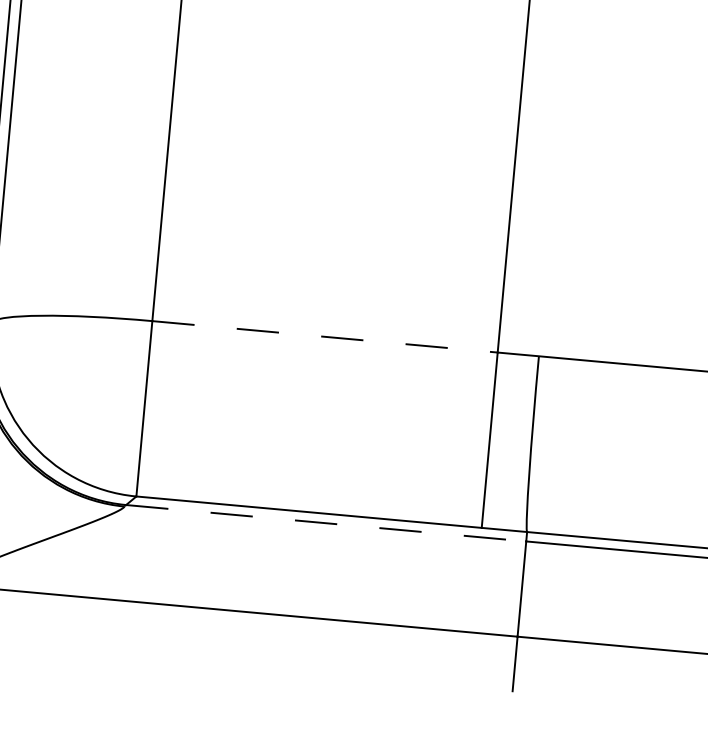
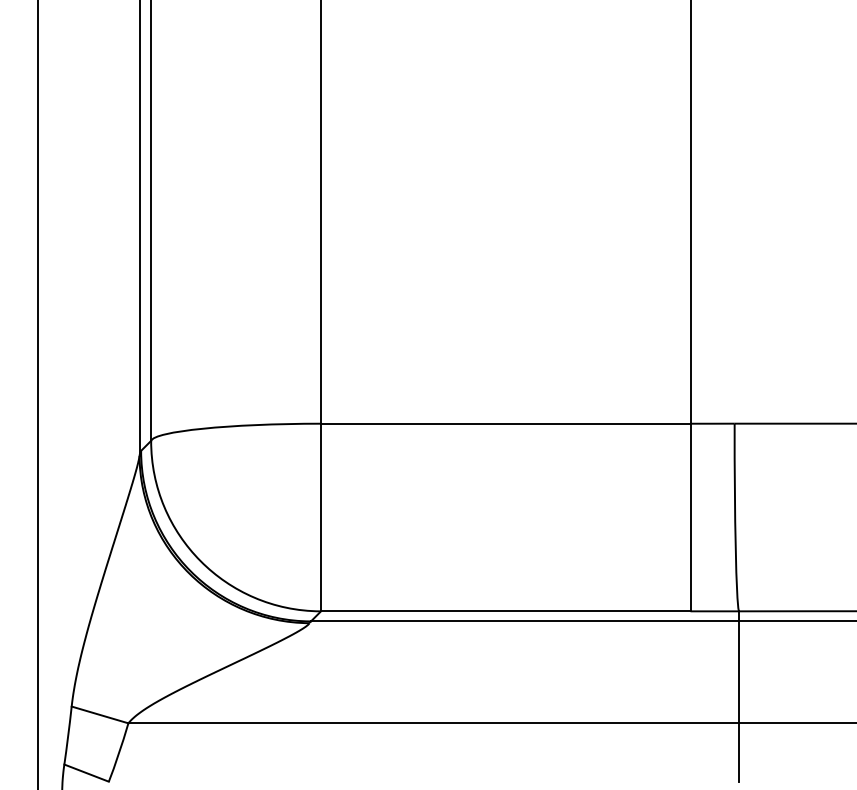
line: (324, 336) -> (505, 423), dashed -> solid
line: (326, 523) -> (525, 621), dashed -> solid

